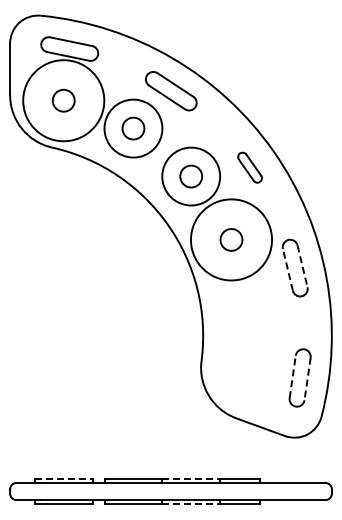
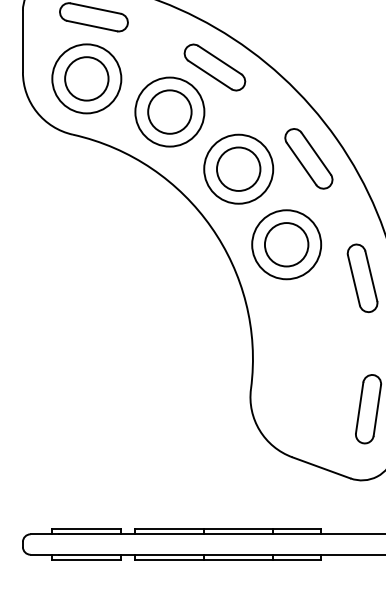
circle: (63, 100) -> (86, 78), size x0.71
circle: (63, 100) -> (86, 78), size x1.67
circle: (133, 128) -> (169, 111), size x1.67
part: (249, 167) -> (308, 158), size x1.67
circle: (190, 176) -> (237, 169), size x1.67
circle: (231, 239) -> (286, 244), size x0.71
circle: (231, 239) -> (286, 244), size x1.67
line: (302, 266) -> (371, 276), dashed -> solid
line: (287, 269) -> (353, 279), dashed -> solid
line: (292, 376) -> (359, 407), dashed -> solid
line: (307, 379) -> (377, 411), dashed -> solid
line: (63, 478) -> (86, 529), dashed -> solid
line: (191, 478) -> (239, 529), dashed -> solid
line: (191, 504) -> (239, 559), dashed -> solid

